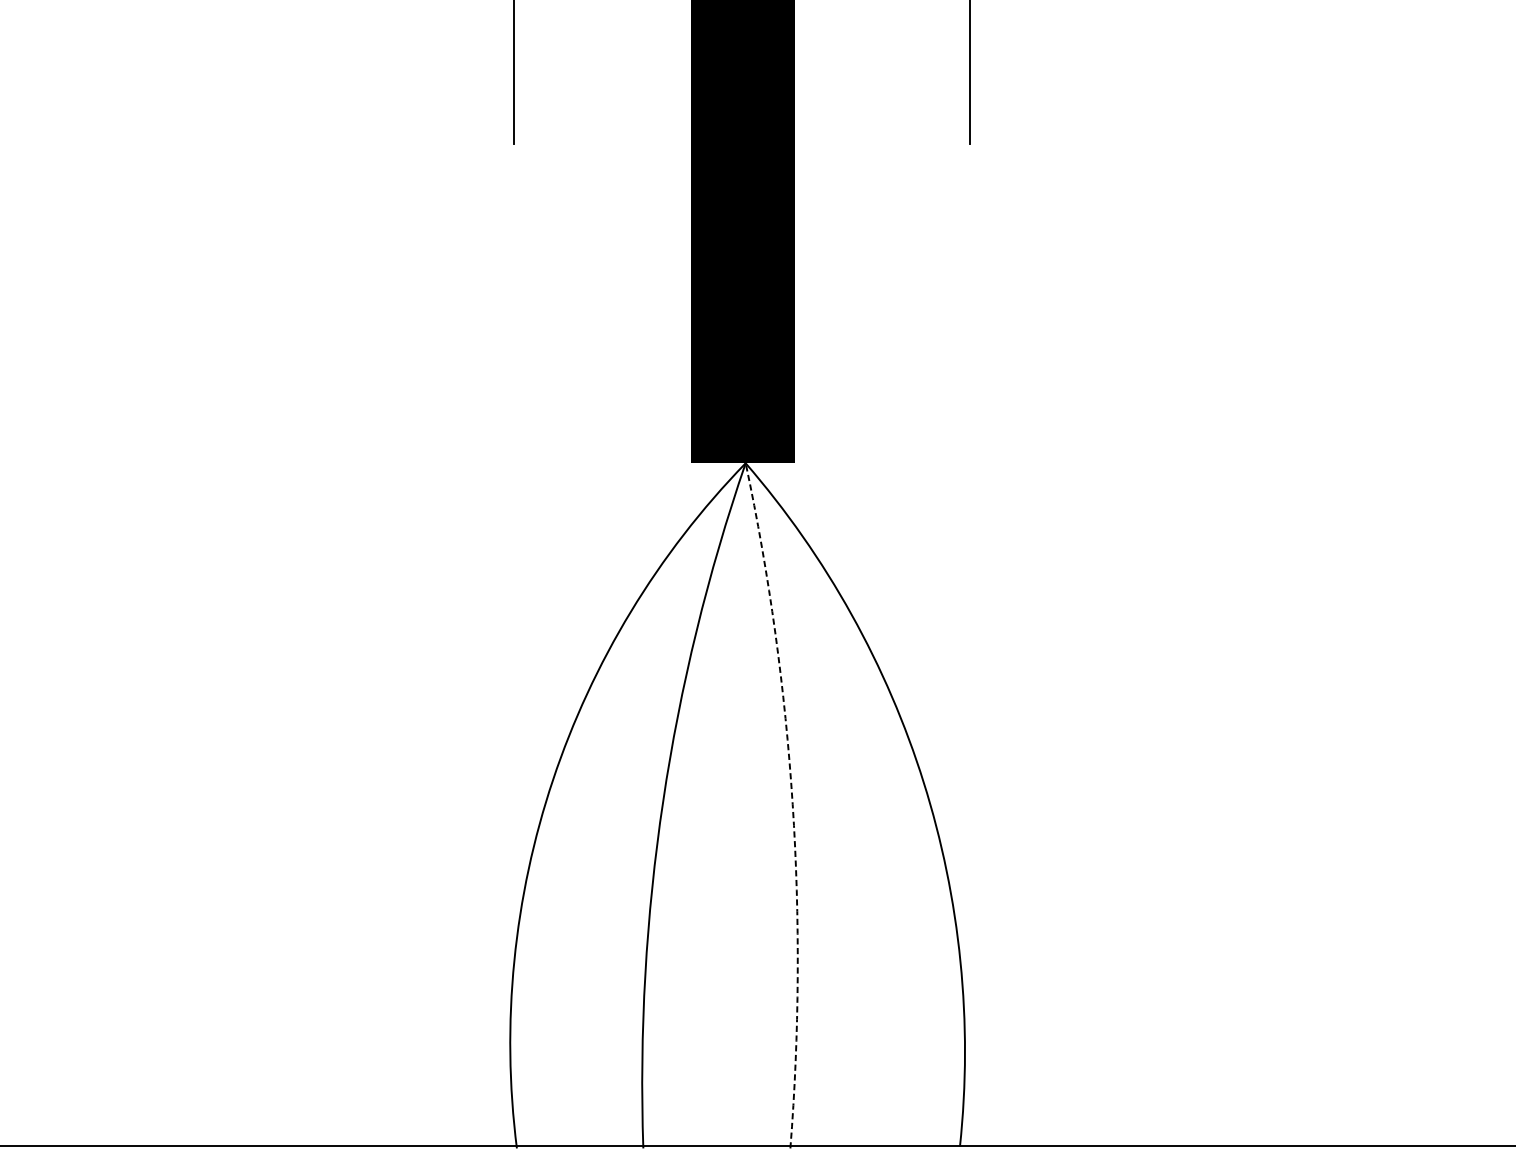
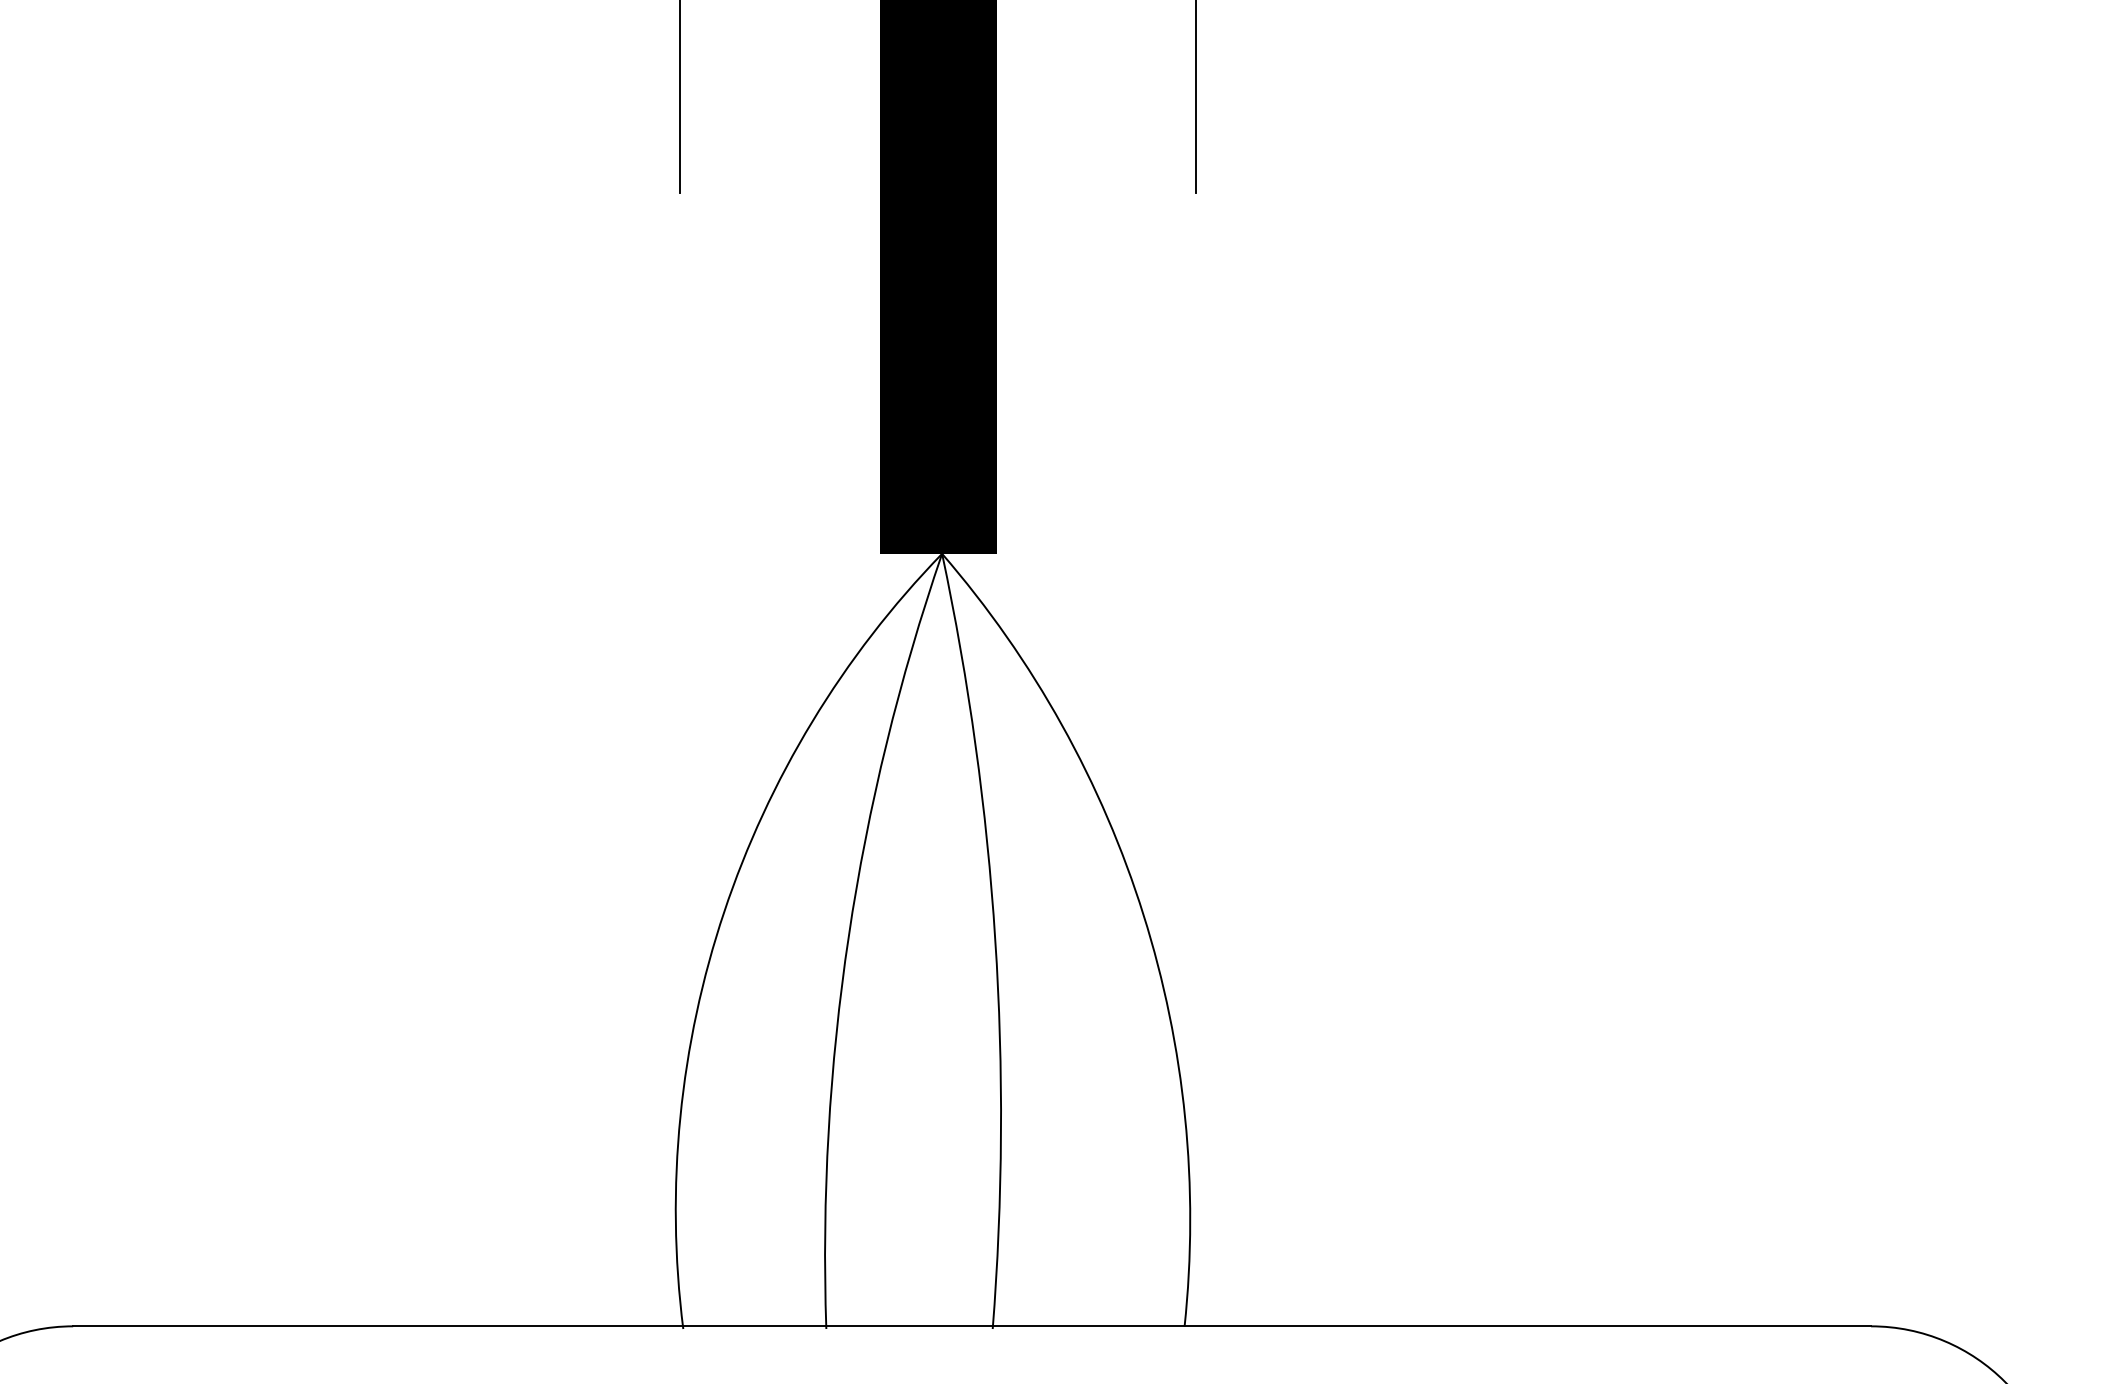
arc: (792, 804) -> (995, 939), dashed -> solid

